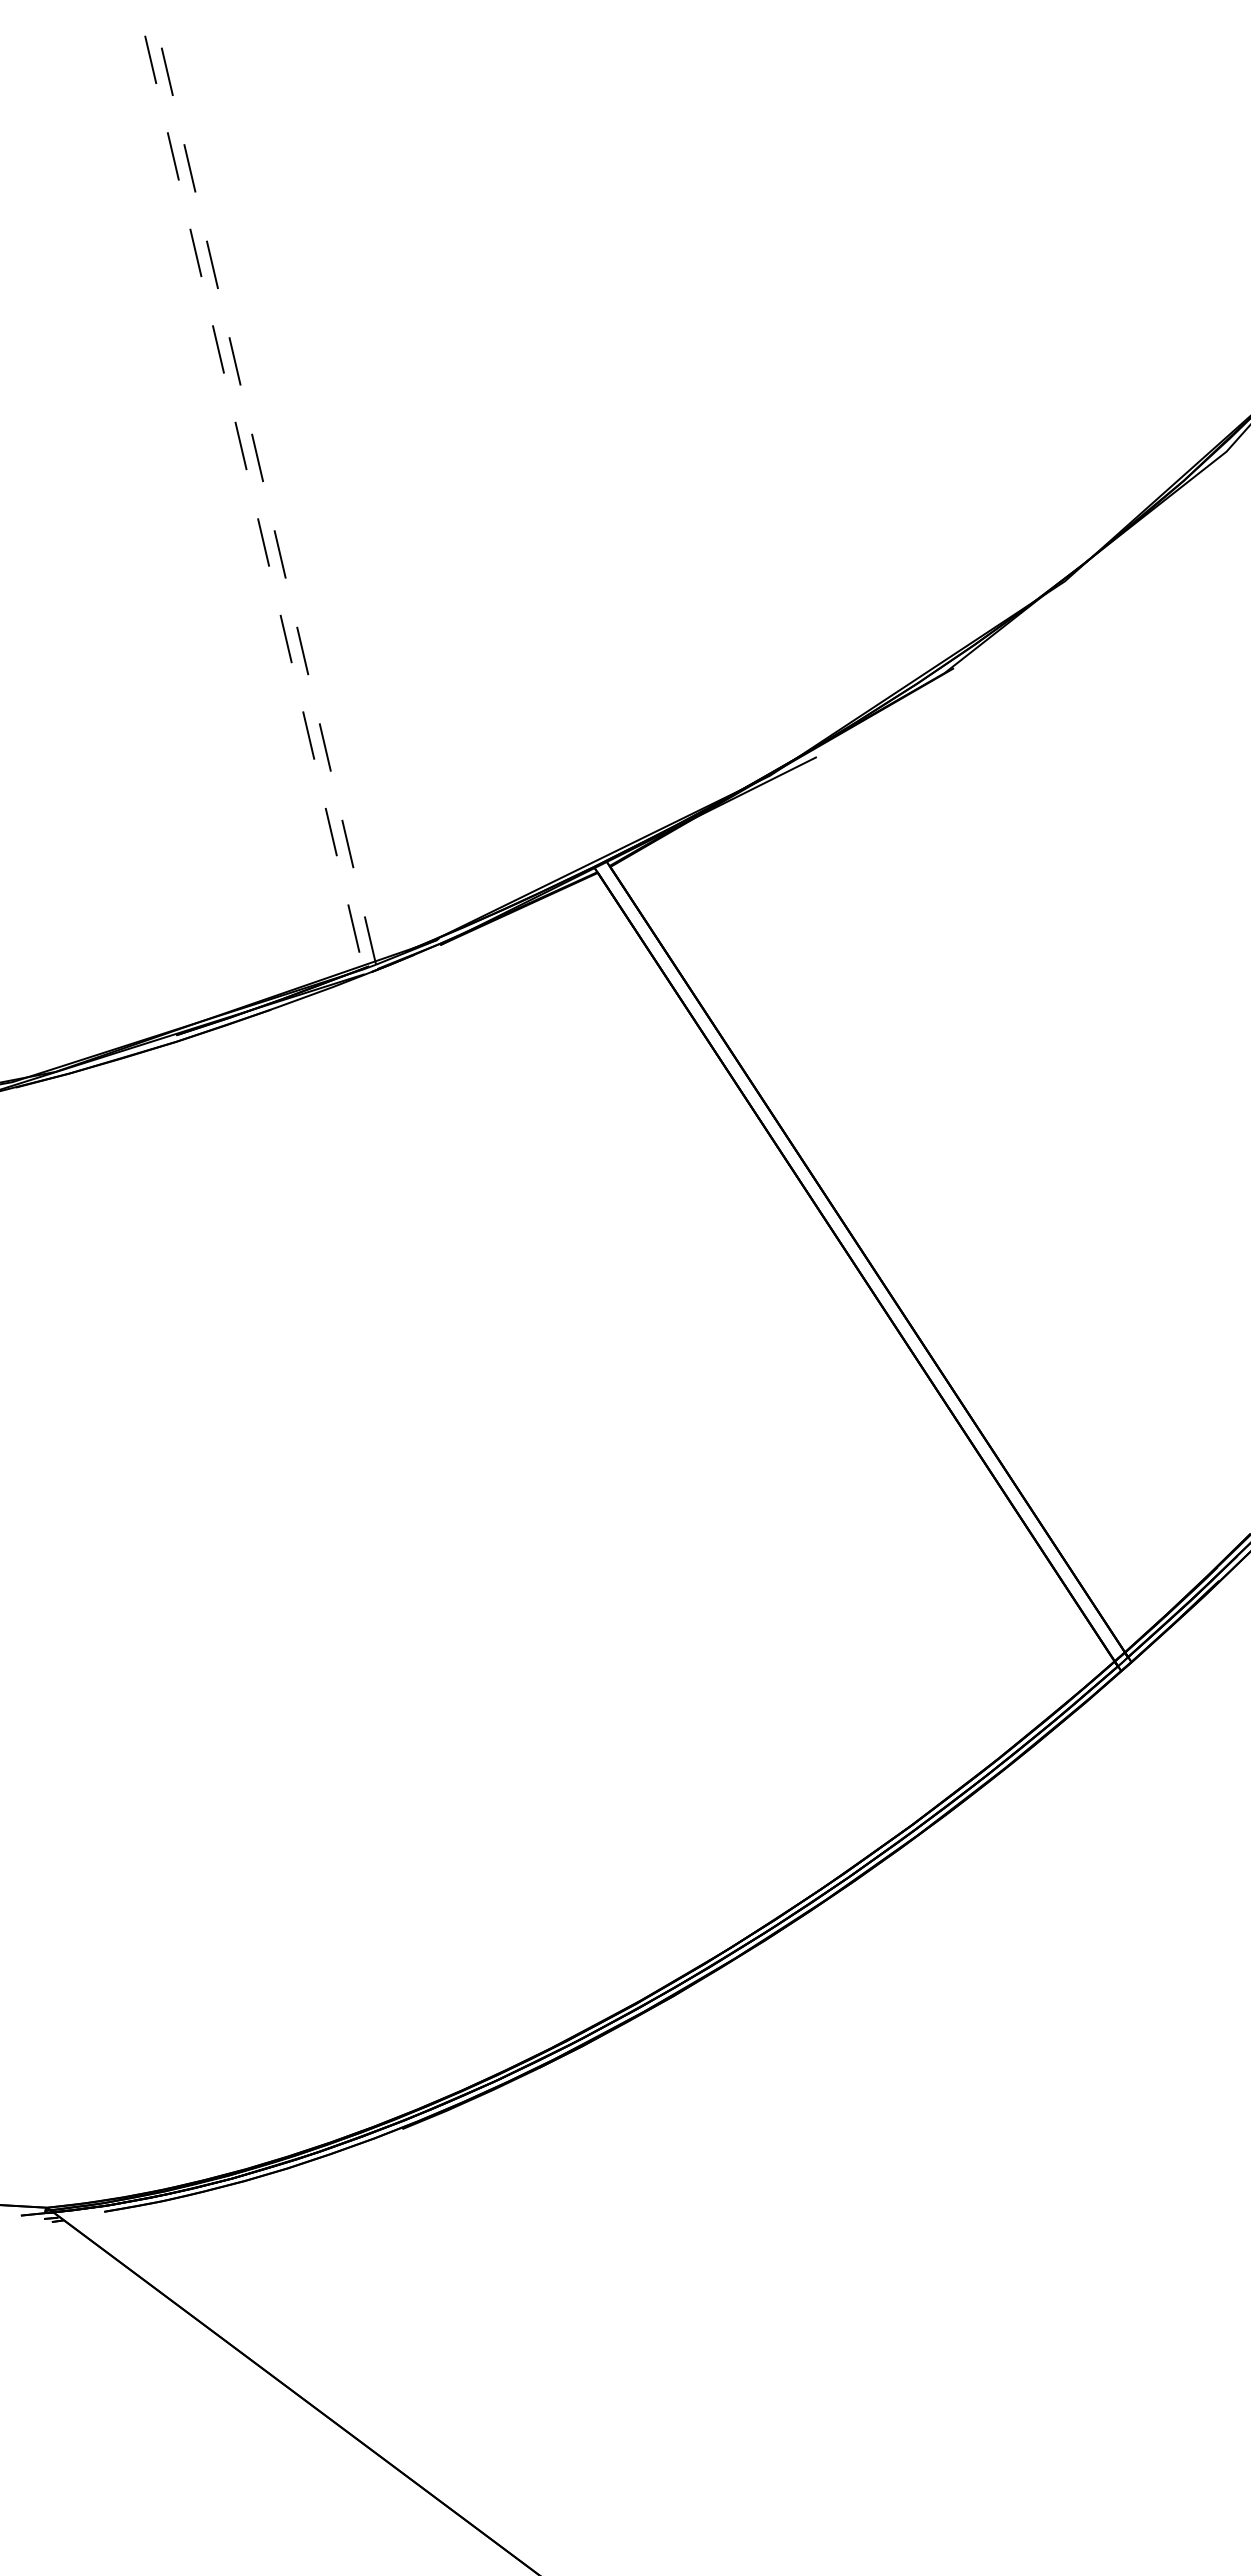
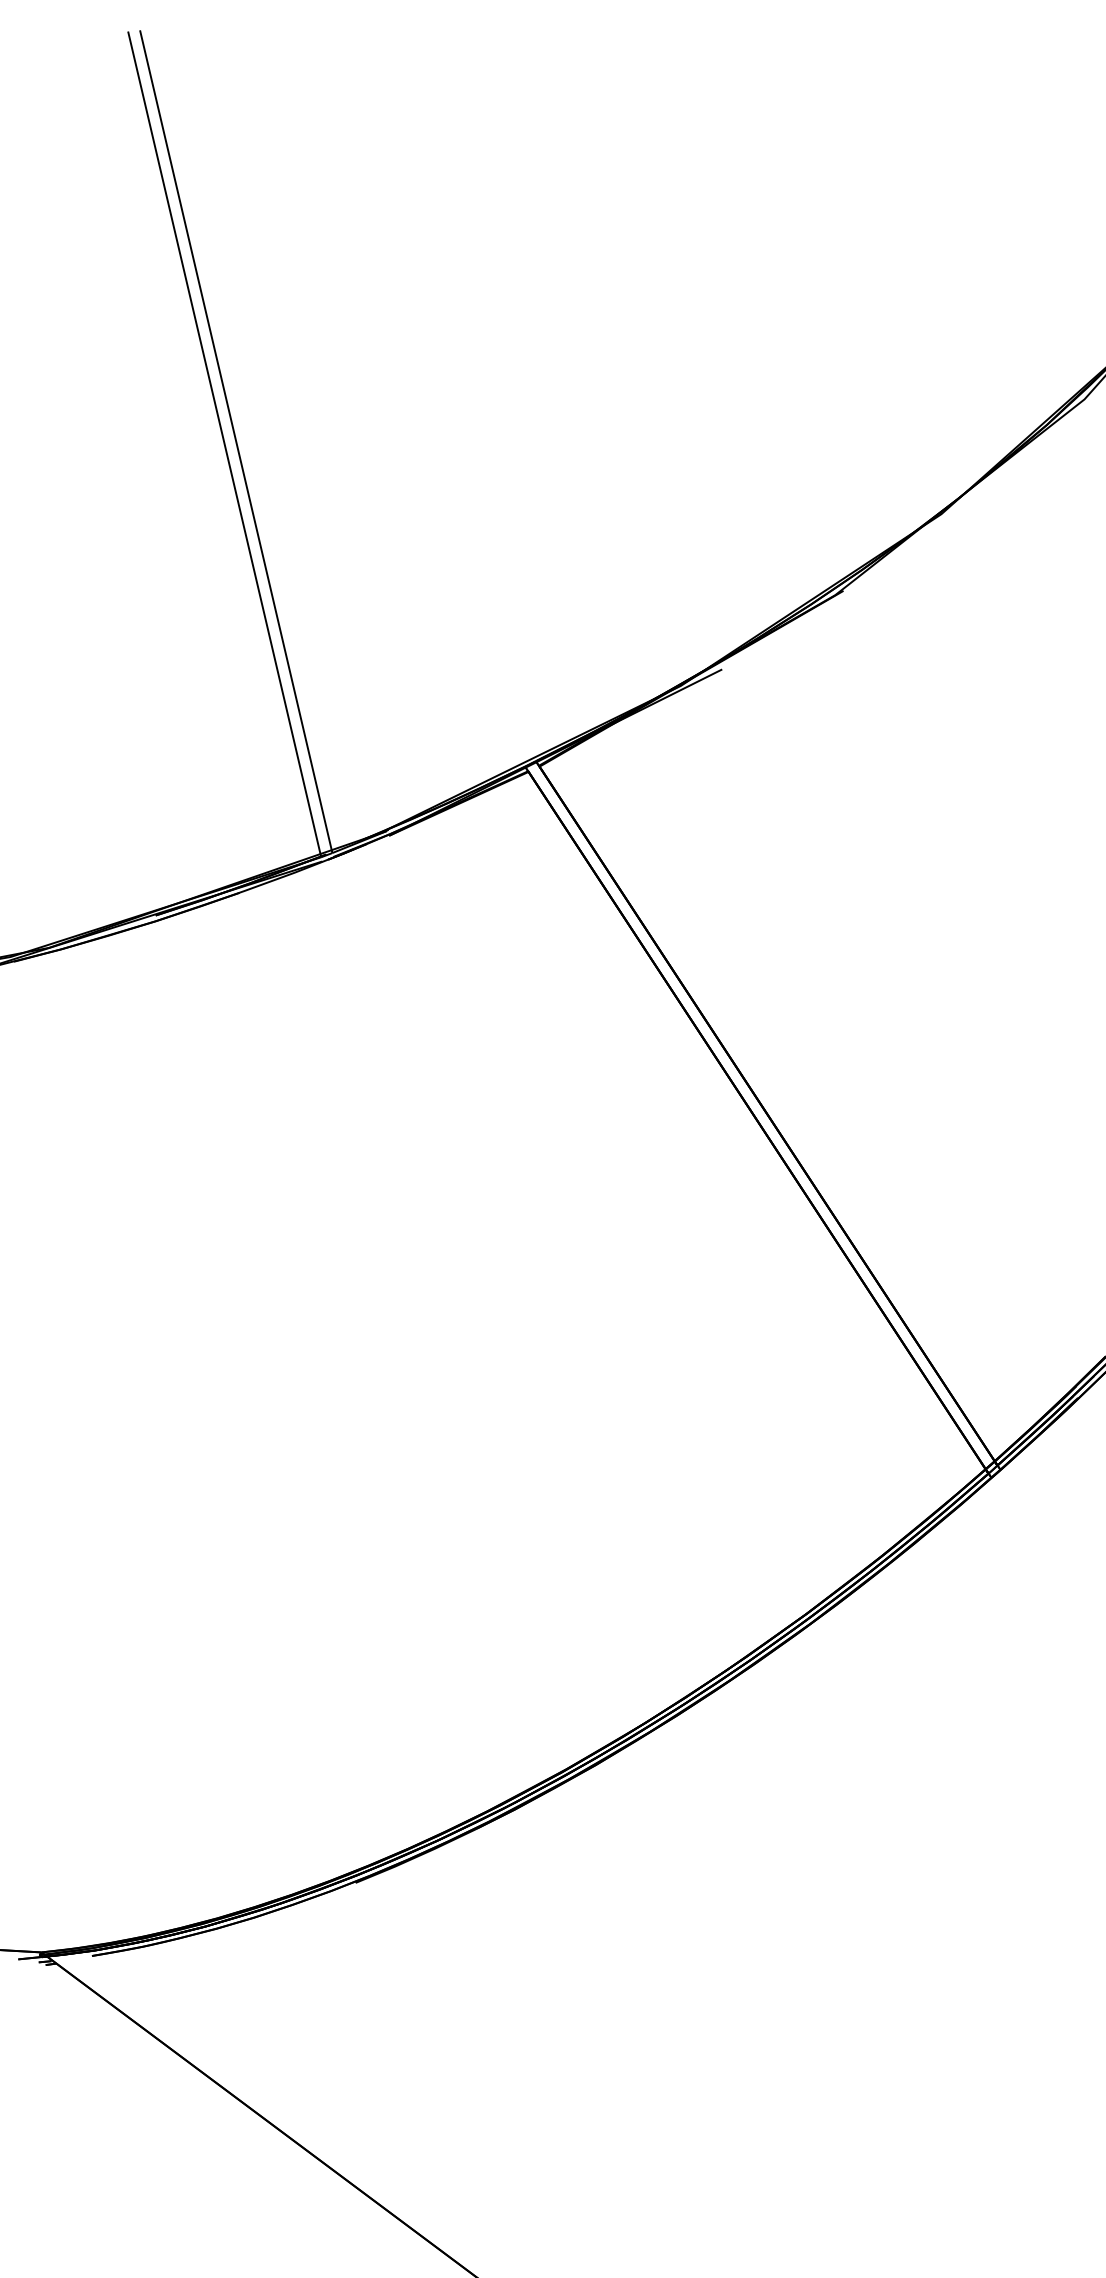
line: (267, 499) -> (236, 441), dashed -> solid
line: (254, 503) -> (224, 445), dashed -> solid

